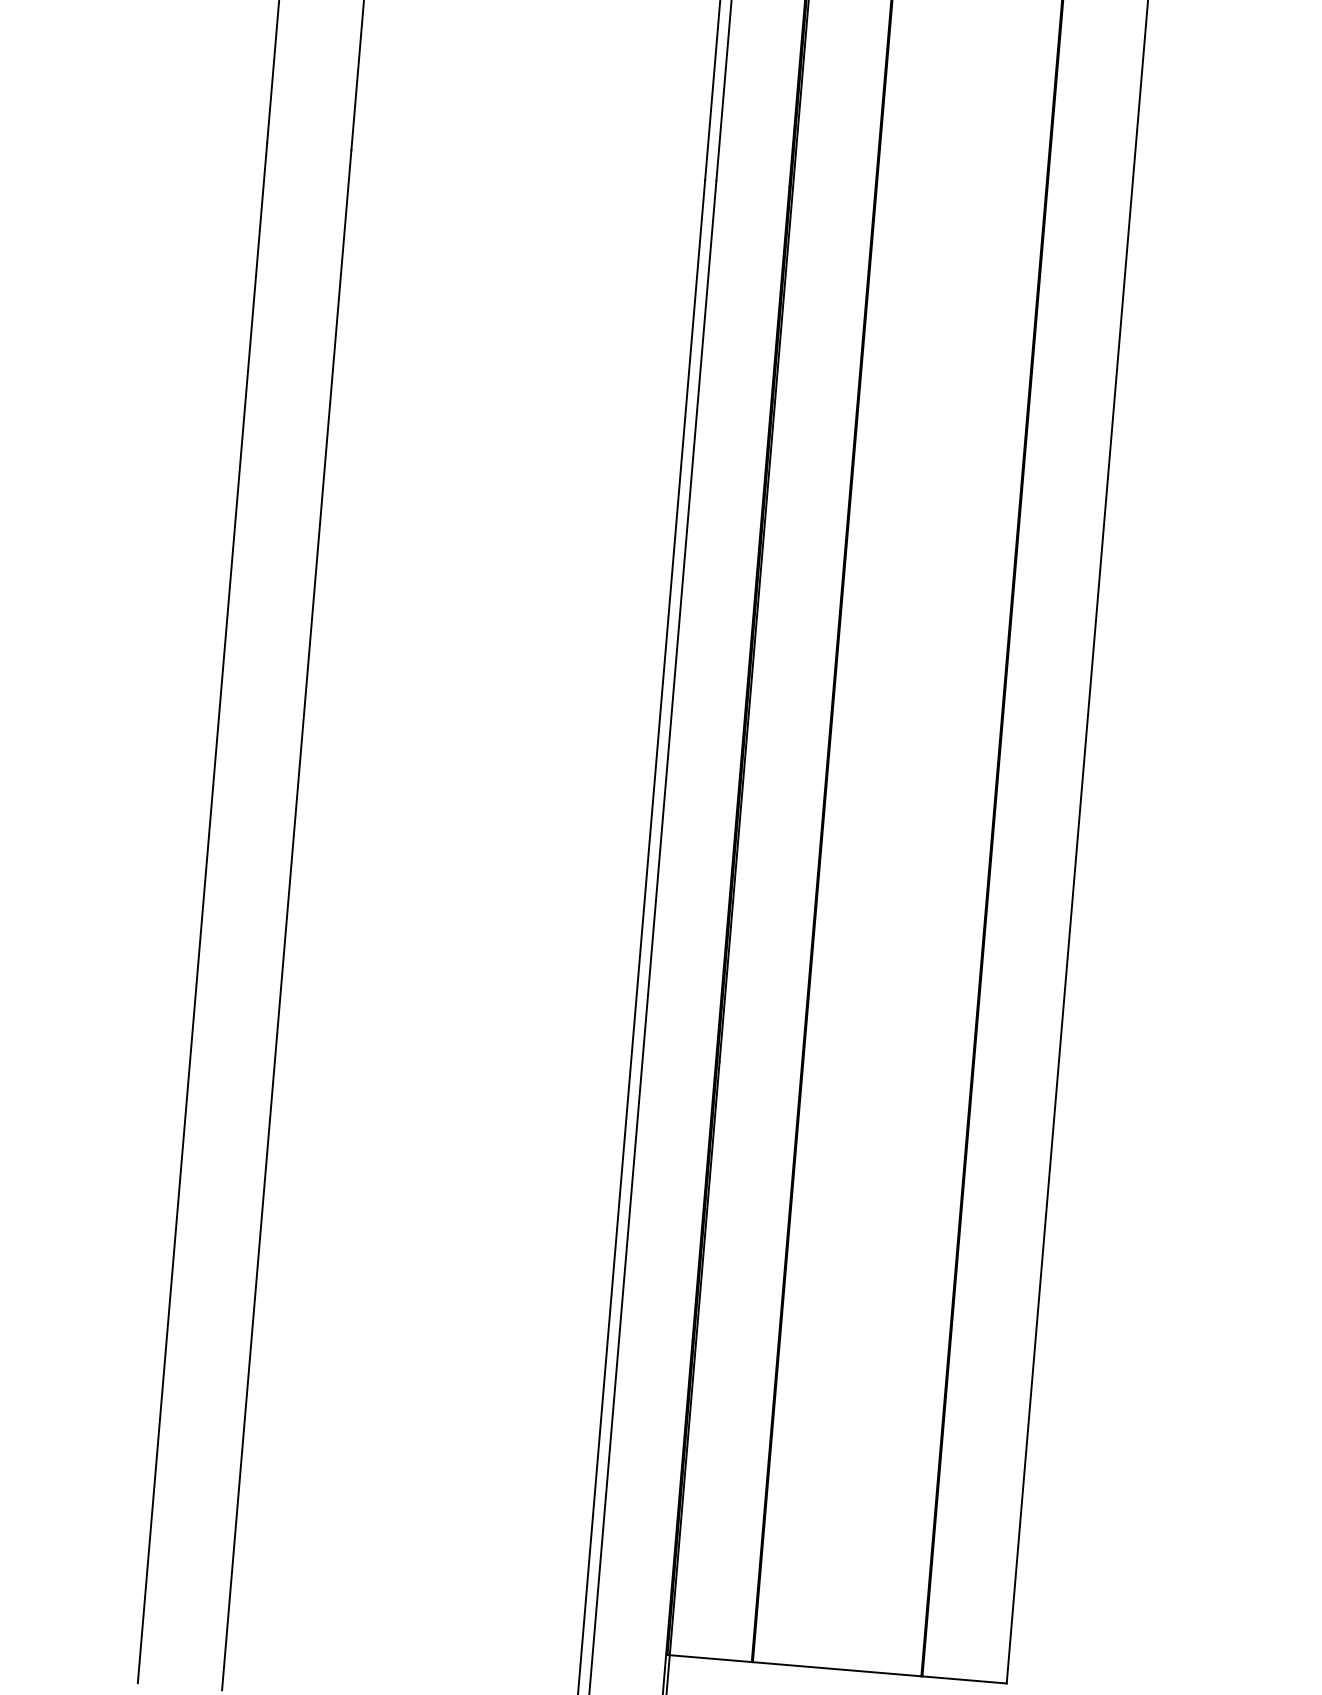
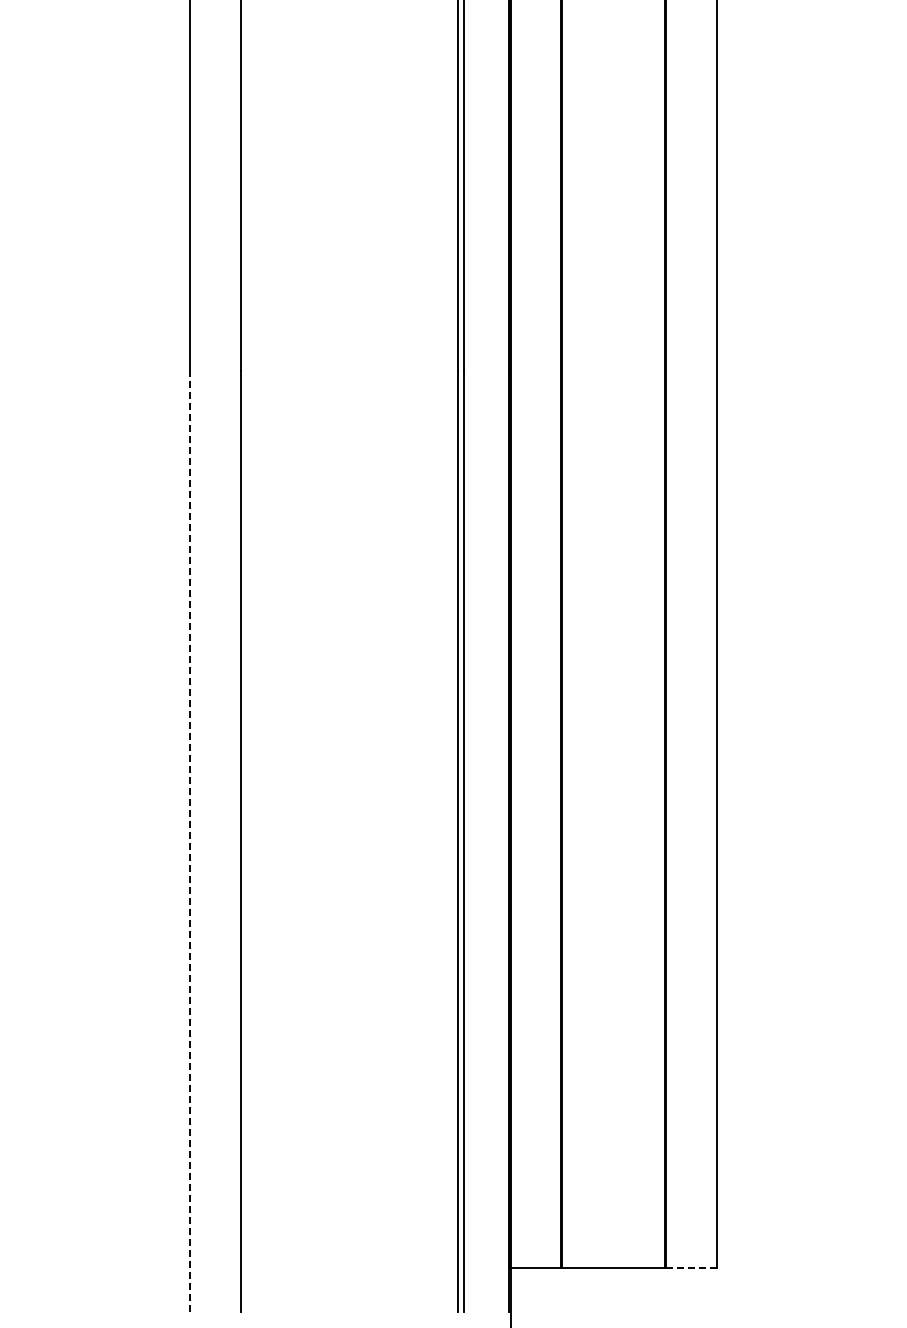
line: (201, 913) -> (189, 841), solid -> dashed
line: (964, 1679) -> (691, 1267), solid -> dashed

